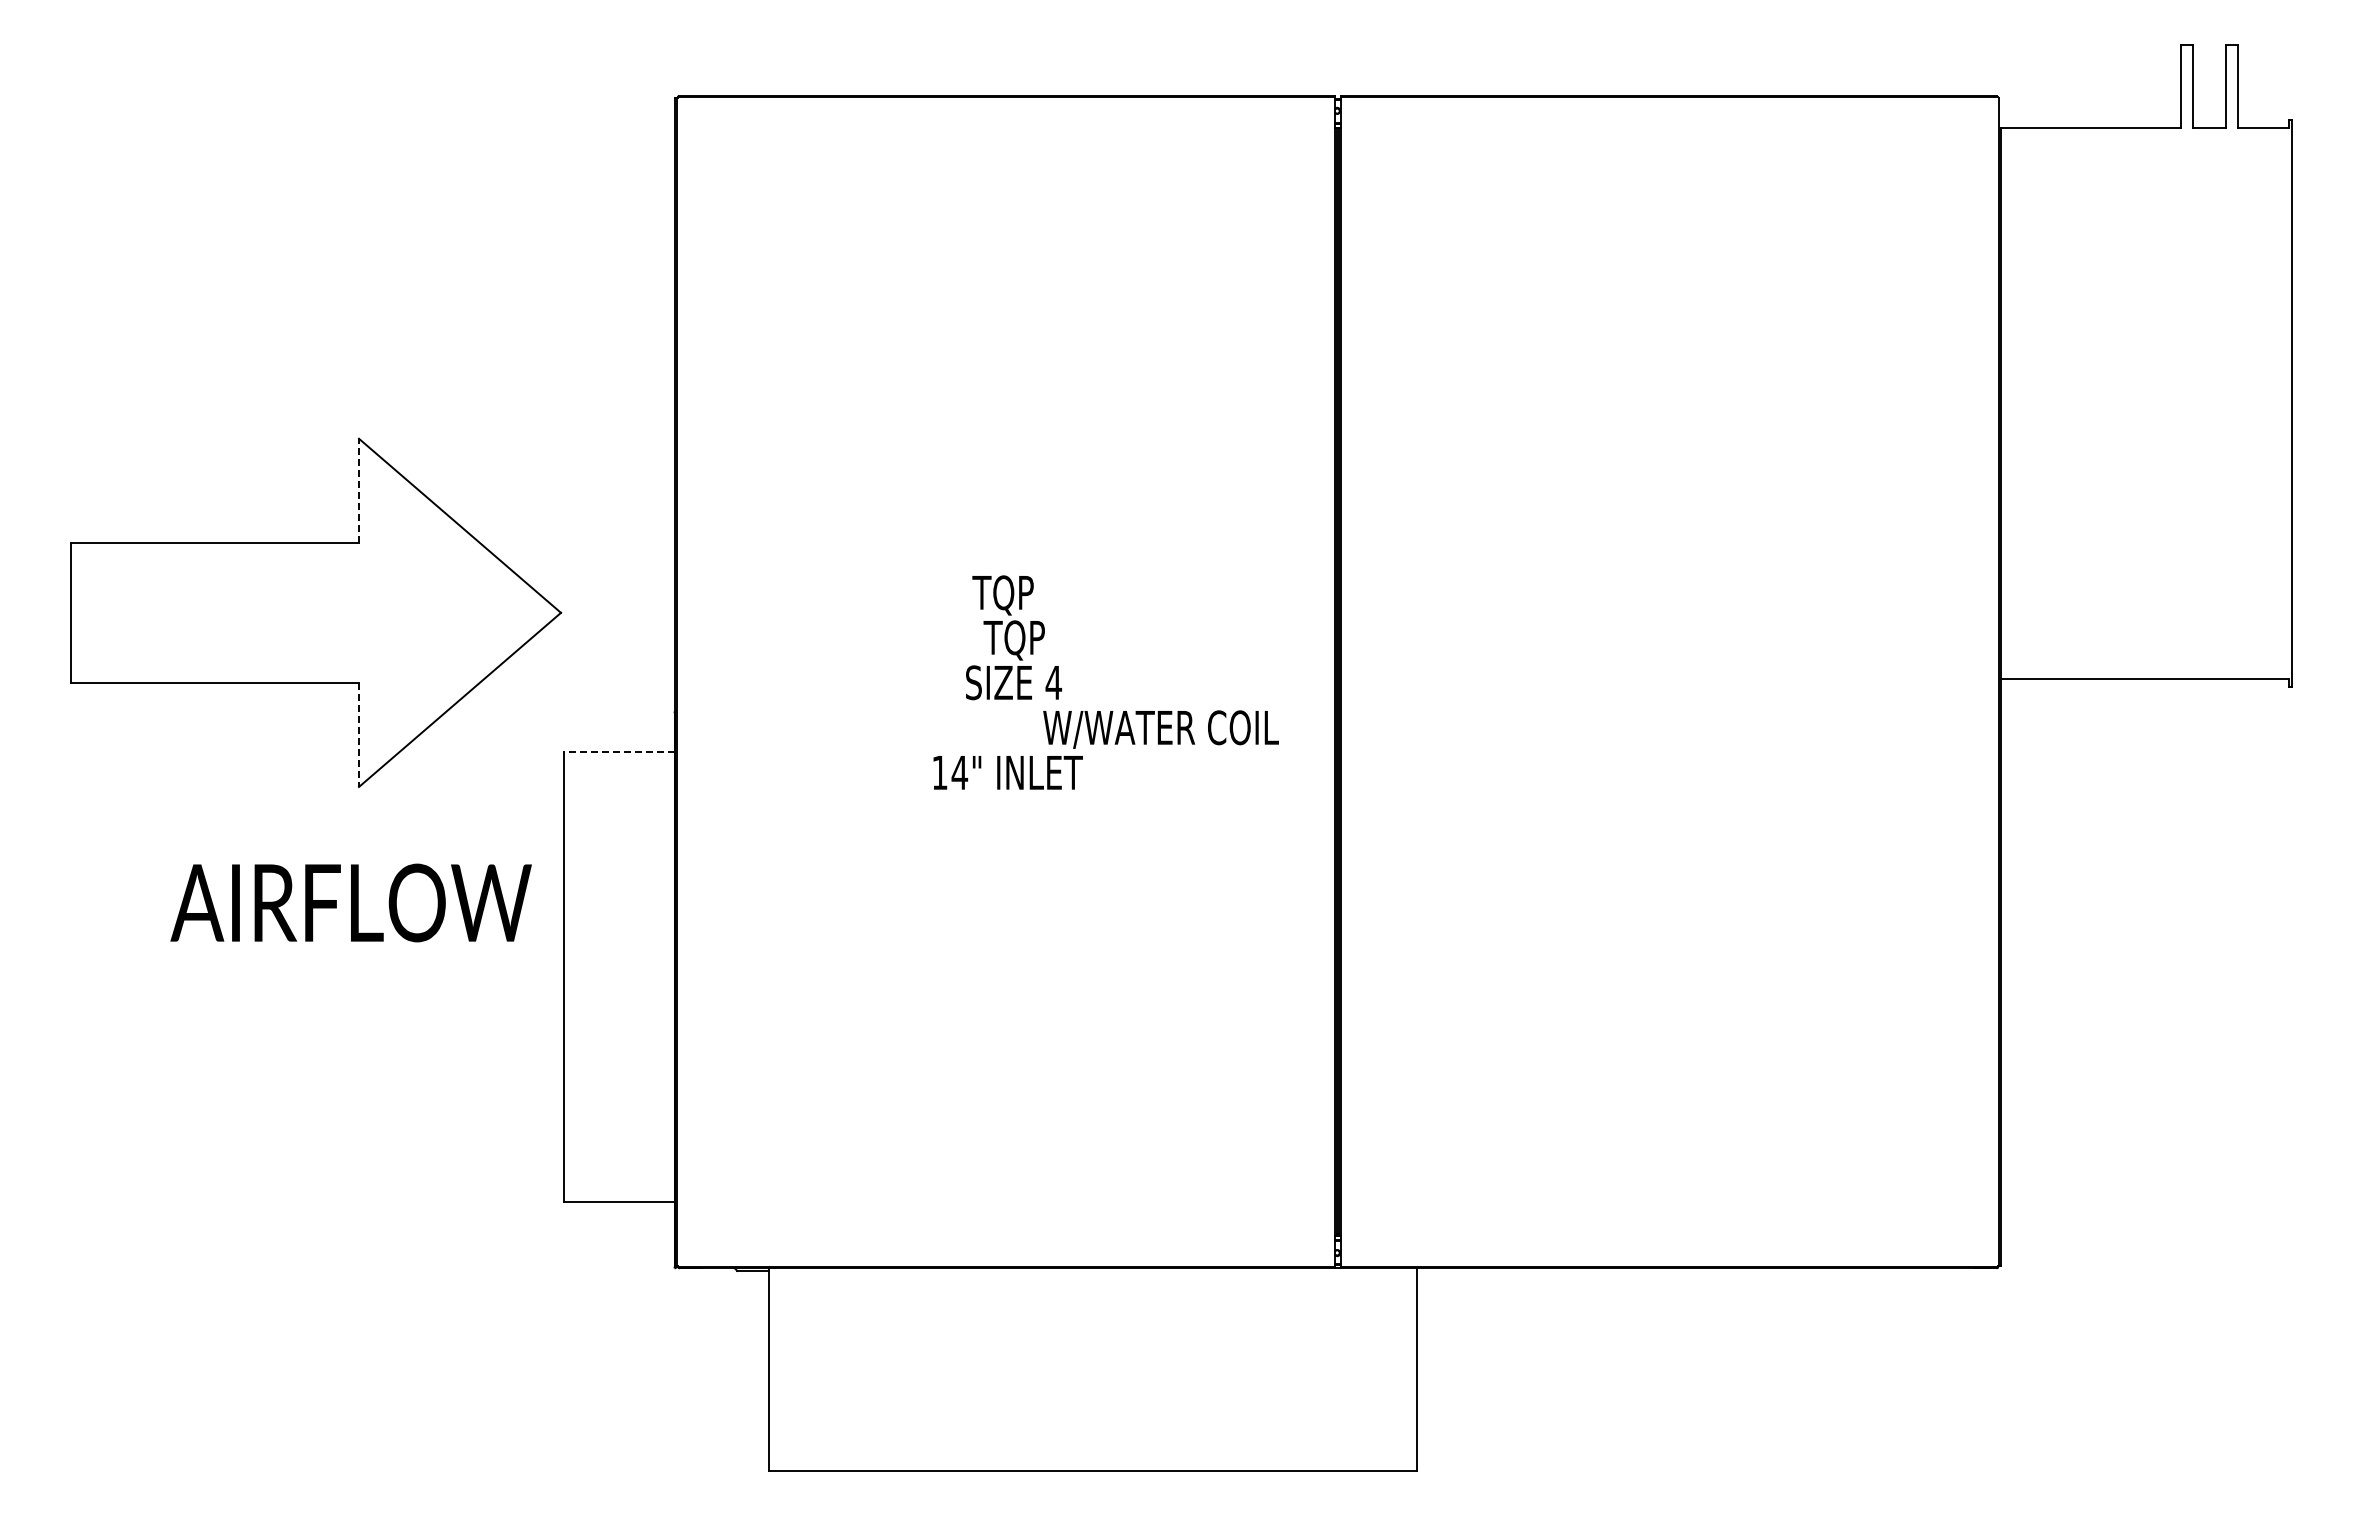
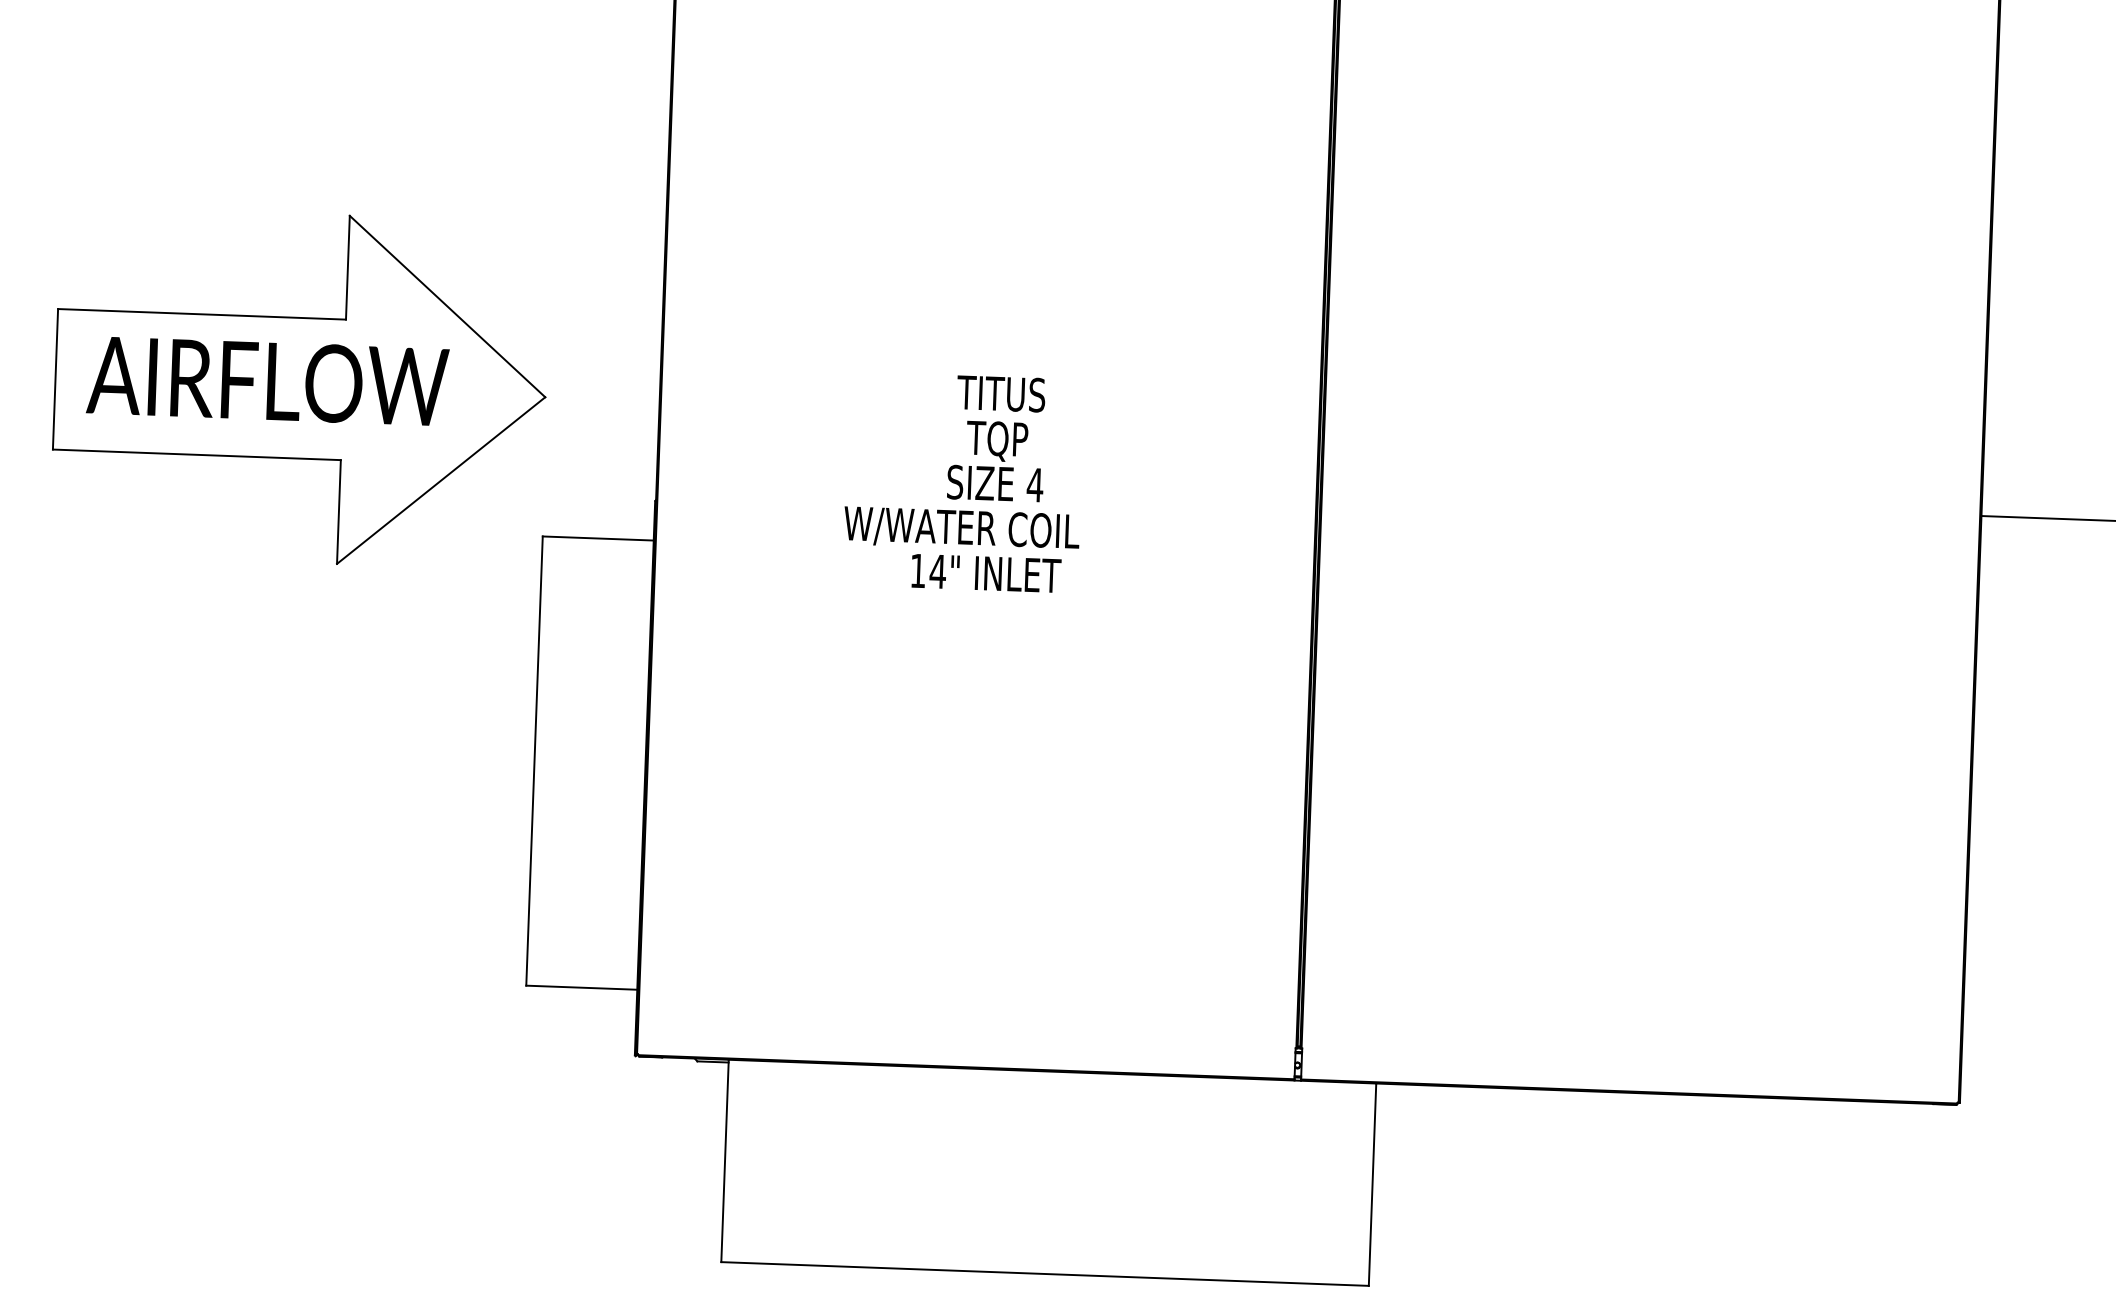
line: (358, 490) -> (347, 267), dashed -> solid
text: (1026, 595) -> (1011, 396), TQP -> TITUS
text: (1160, 729) -> (961, 529), moved
line: (358, 735) -> (338, 512), dashed -> solid
line: (619, 752) -> (598, 538), dashed -> solid
text: (350, 902) -> (267, 380), moved

